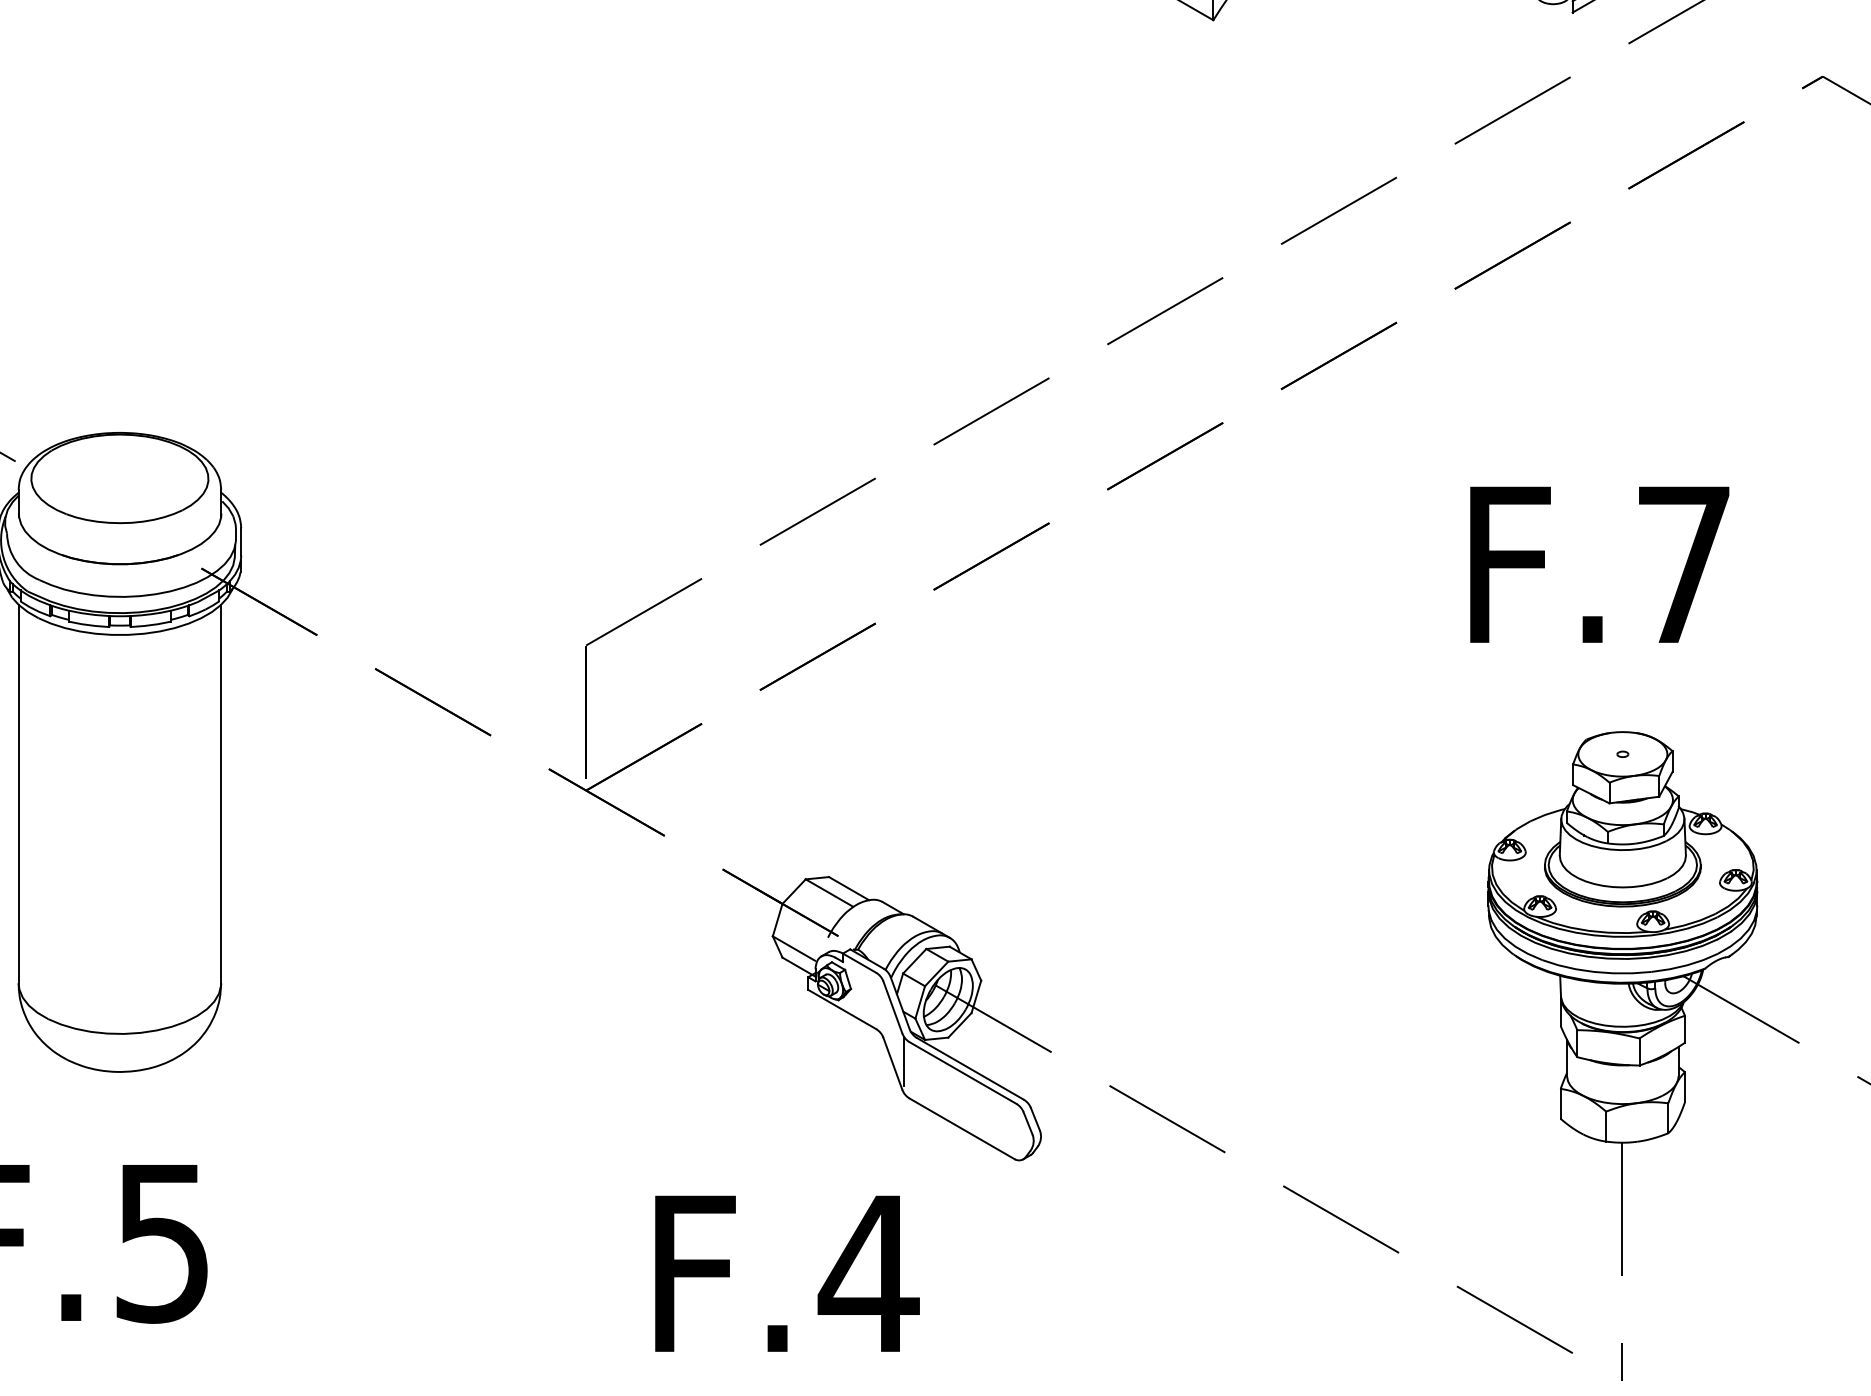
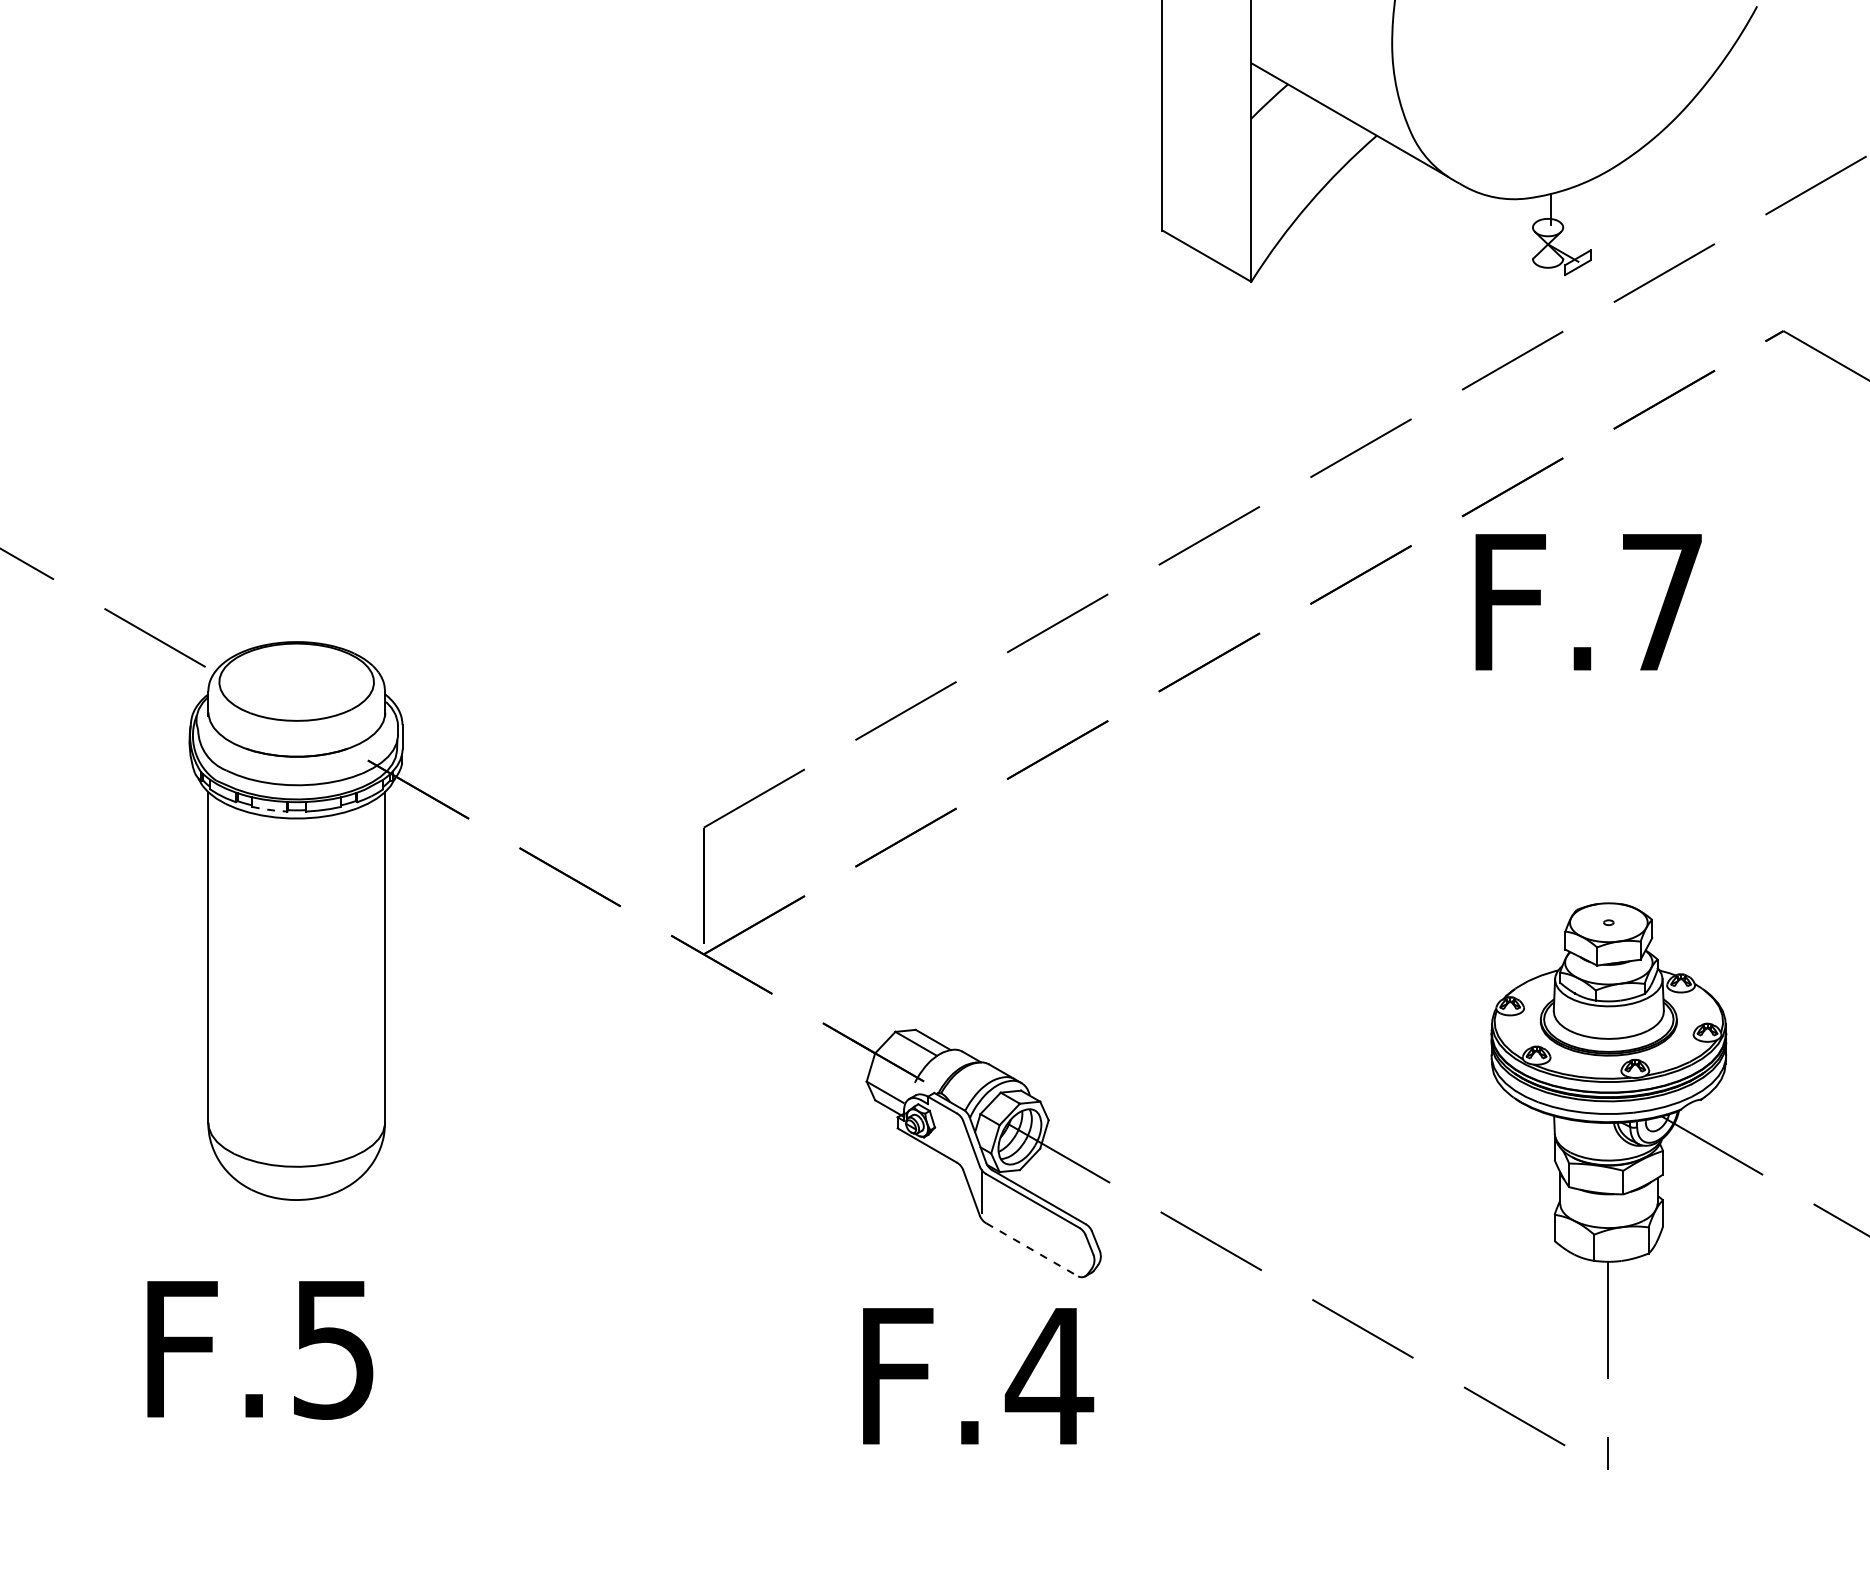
text: (1599, 565) -> (1588, 602), moved
line: (88, 624) -> (269, 809), solid -> dashed
line: (962, 1128) -> (1032, 1249), solid -> dashed
text: (787, 1274) -> (978, 1376), moved

